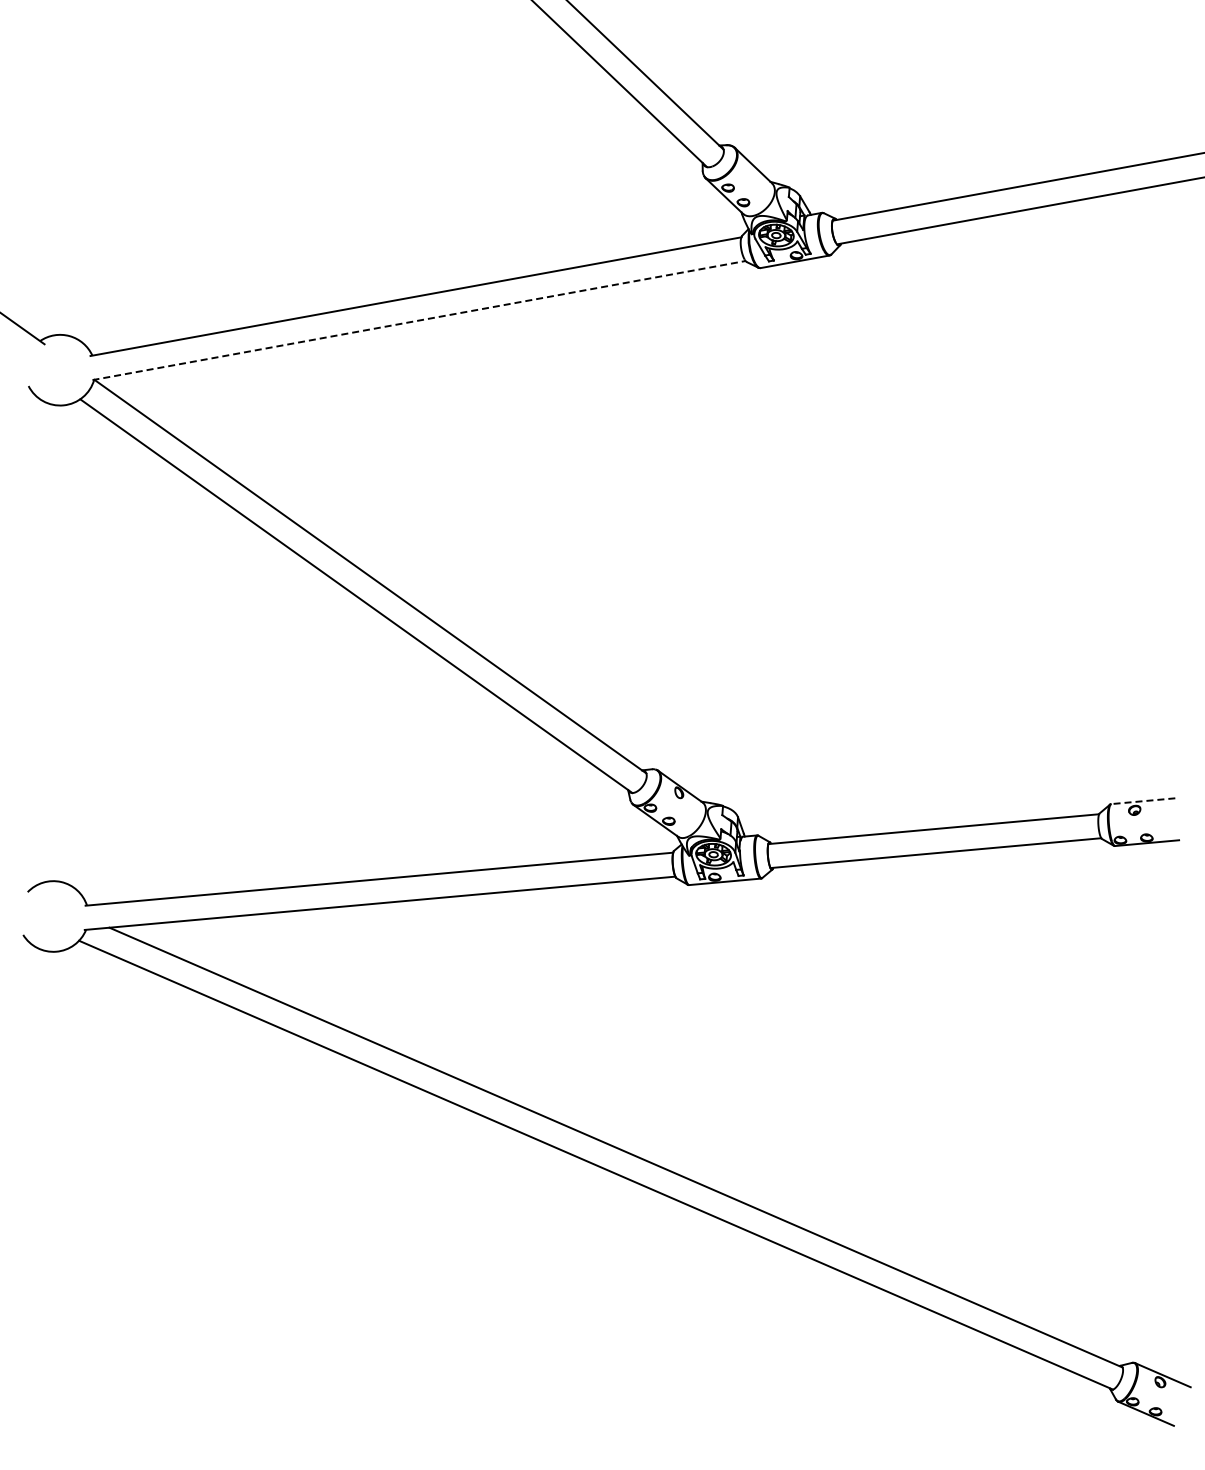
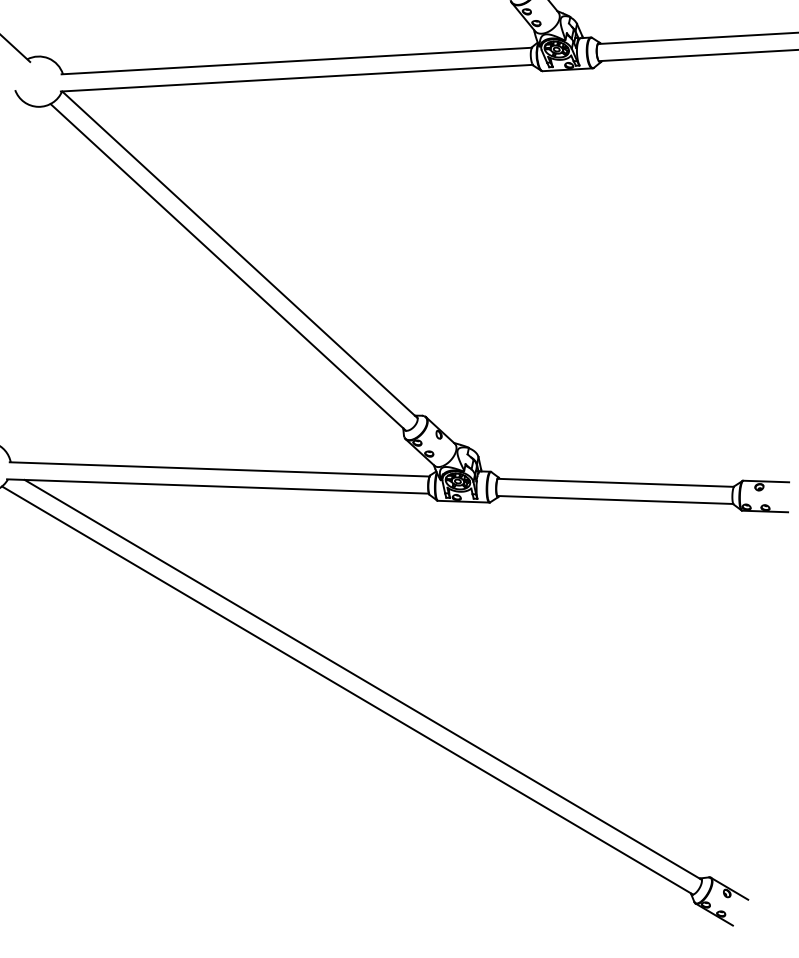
line: (419, 320) -> (297, 78), dashed -> solid
line: (1142, 801) -> (765, 481), dashed -> solid

